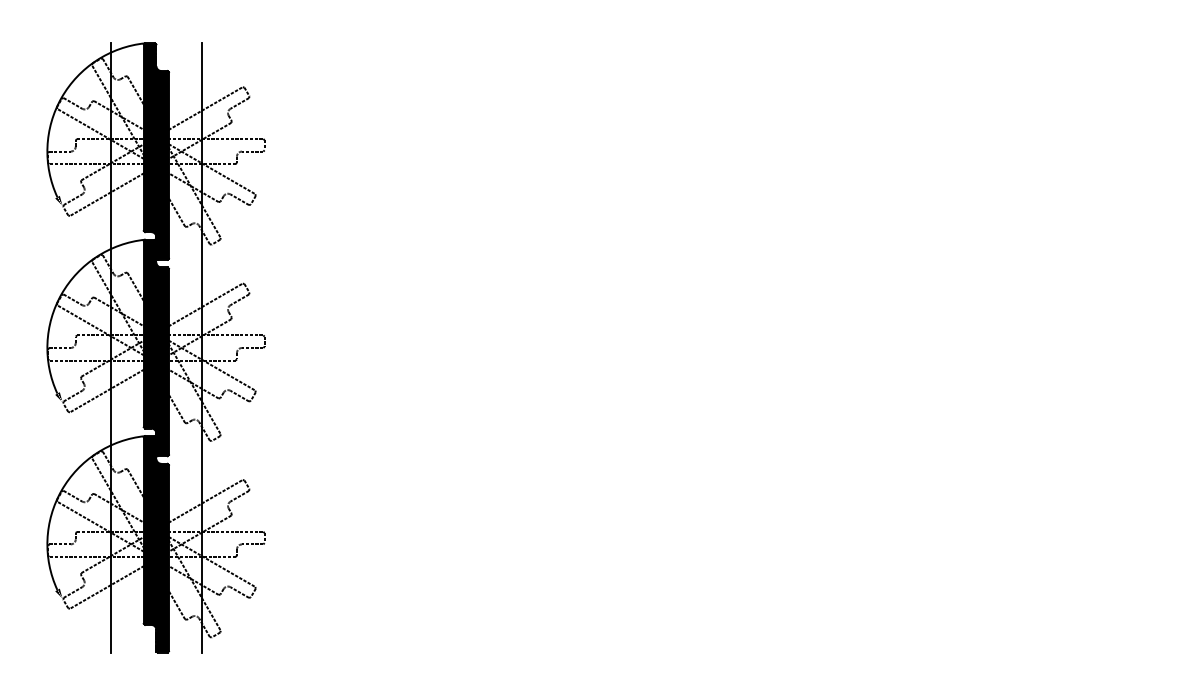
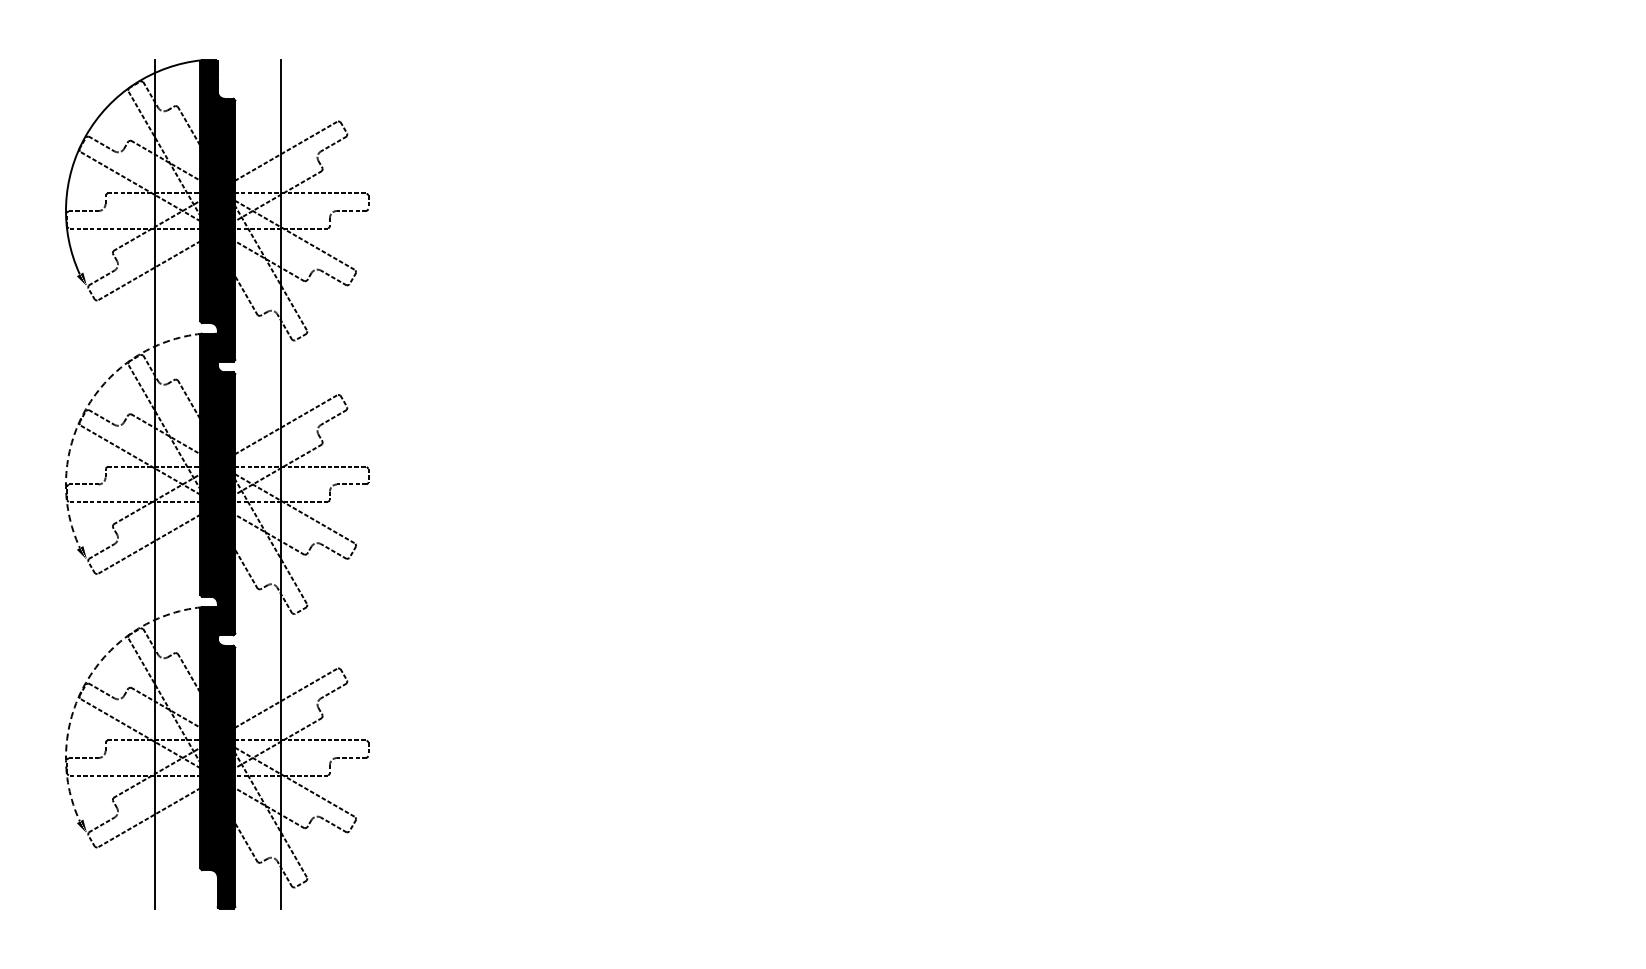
arc: (61, 294) -> (85, 409), solid -> dashed
arc: (61, 490) -> (85, 682), solid -> dashed

